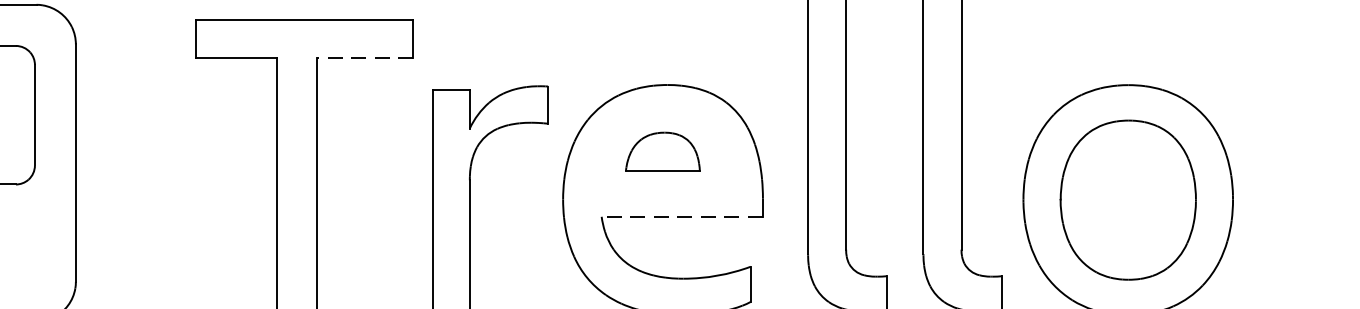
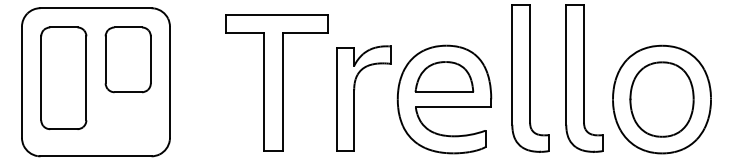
line: (363, 58) -> (304, 33), dashed -> solid
part: (663, 150) -> (444, 76), size x1.67
line: (682, 217) -> (453, 107), dashed -> solid

